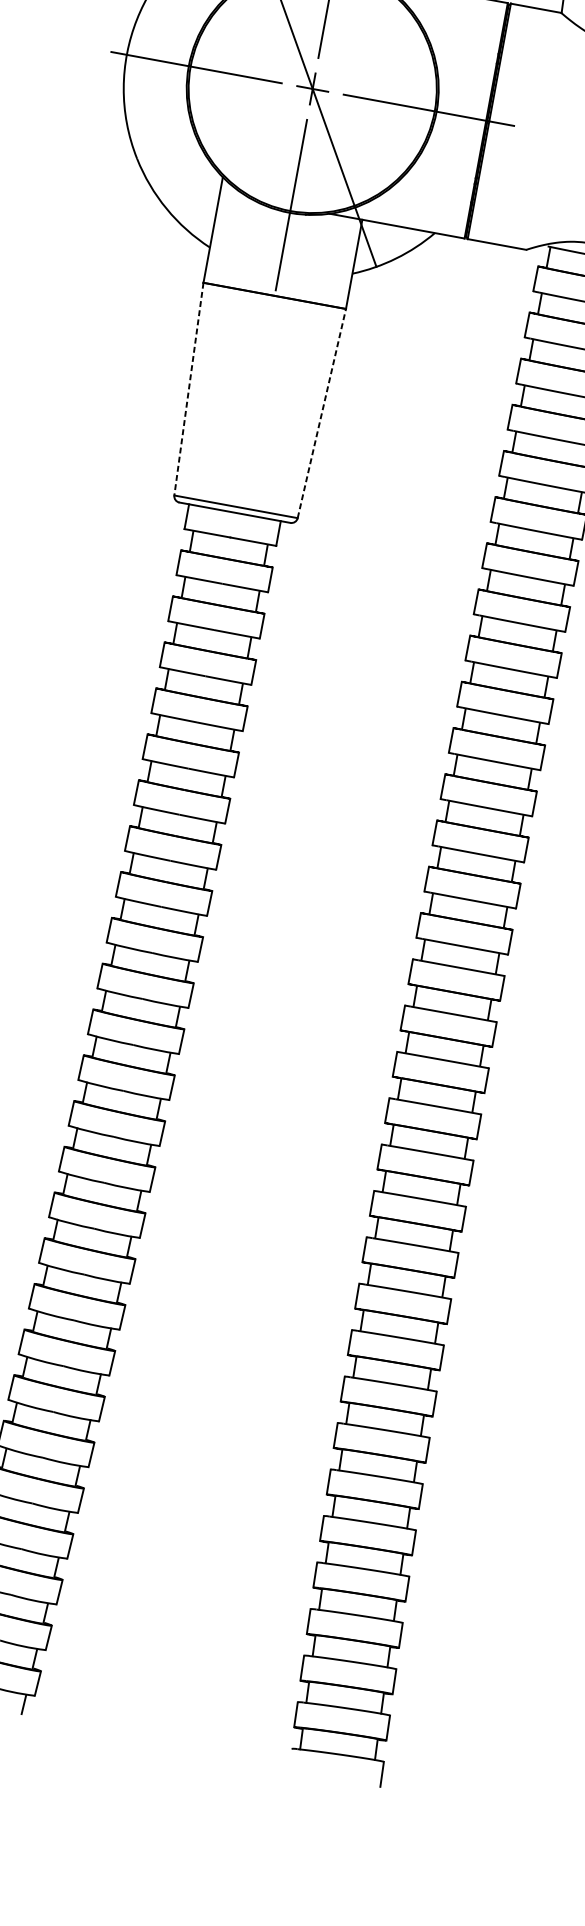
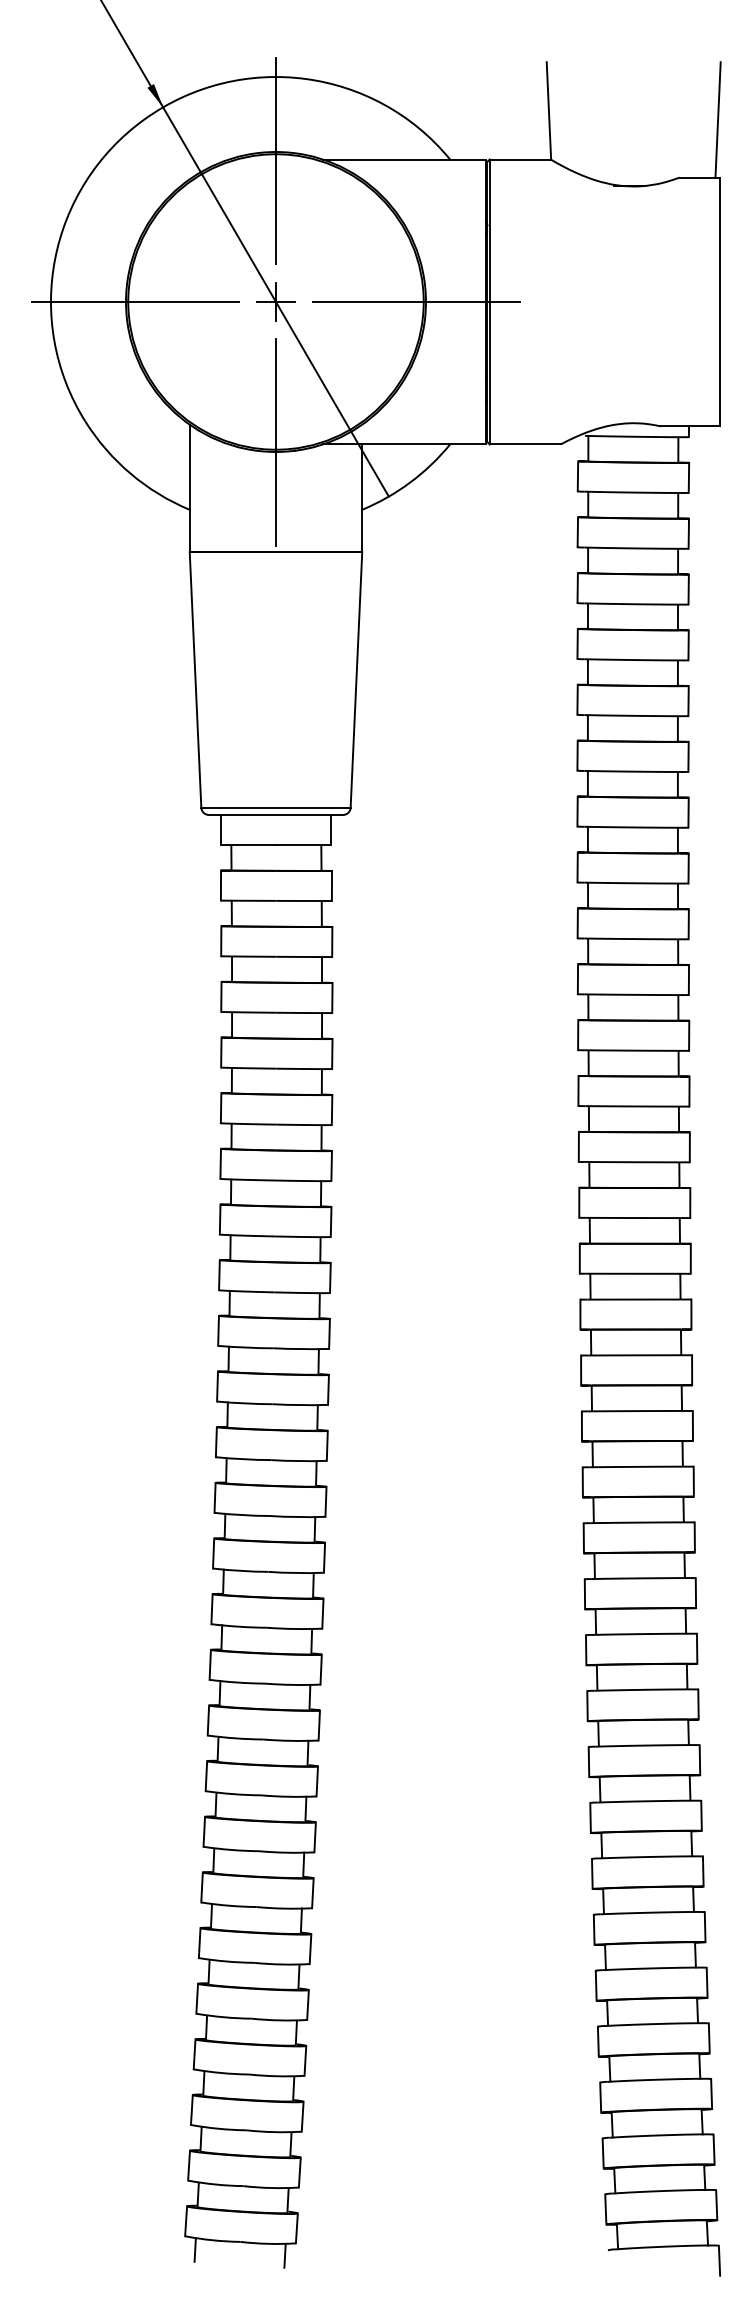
line: (188, 389) -> (195, 680), dashed -> solid
line: (321, 413) -> (356, 680), dashed -> solid

